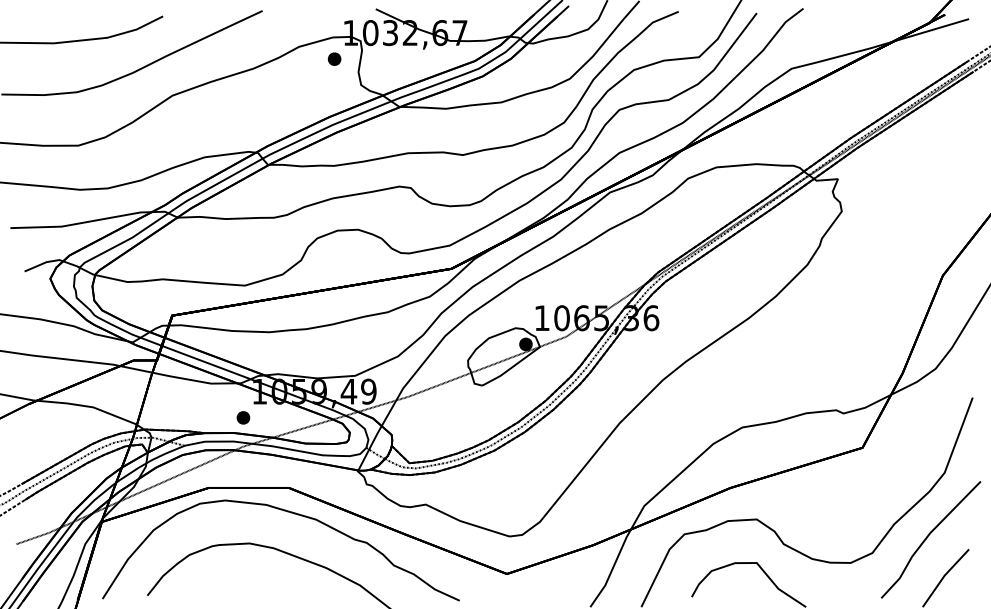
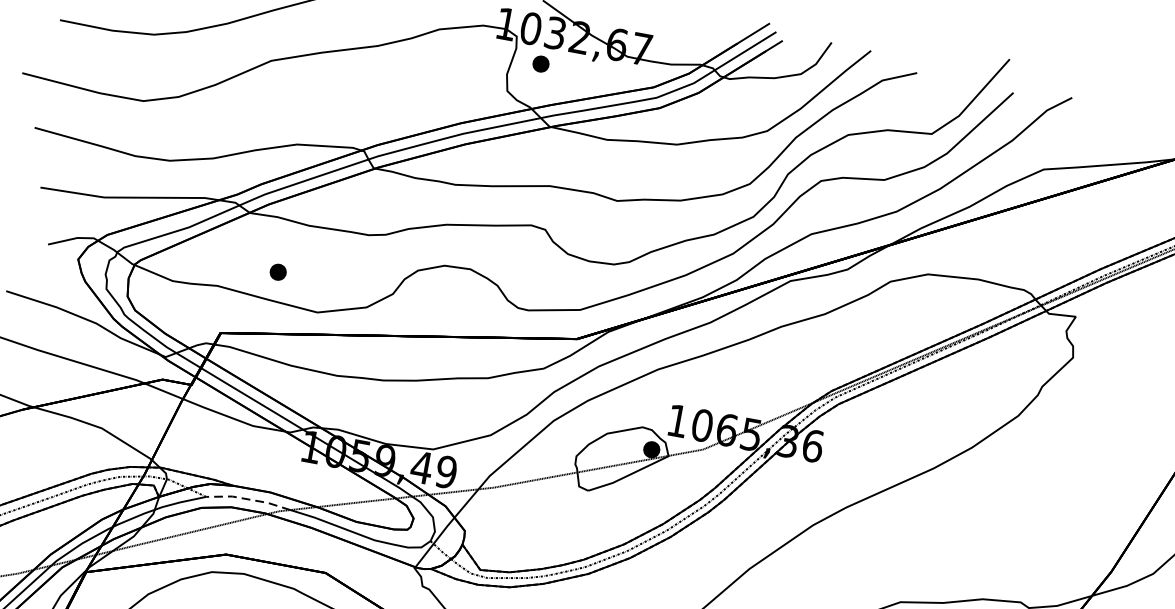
part: (334, 58) -> (541, 63), moved
part: (243, 417) -> (278, 271), moved
line: (217, 441) -> (247, 499), solid -> dashed

